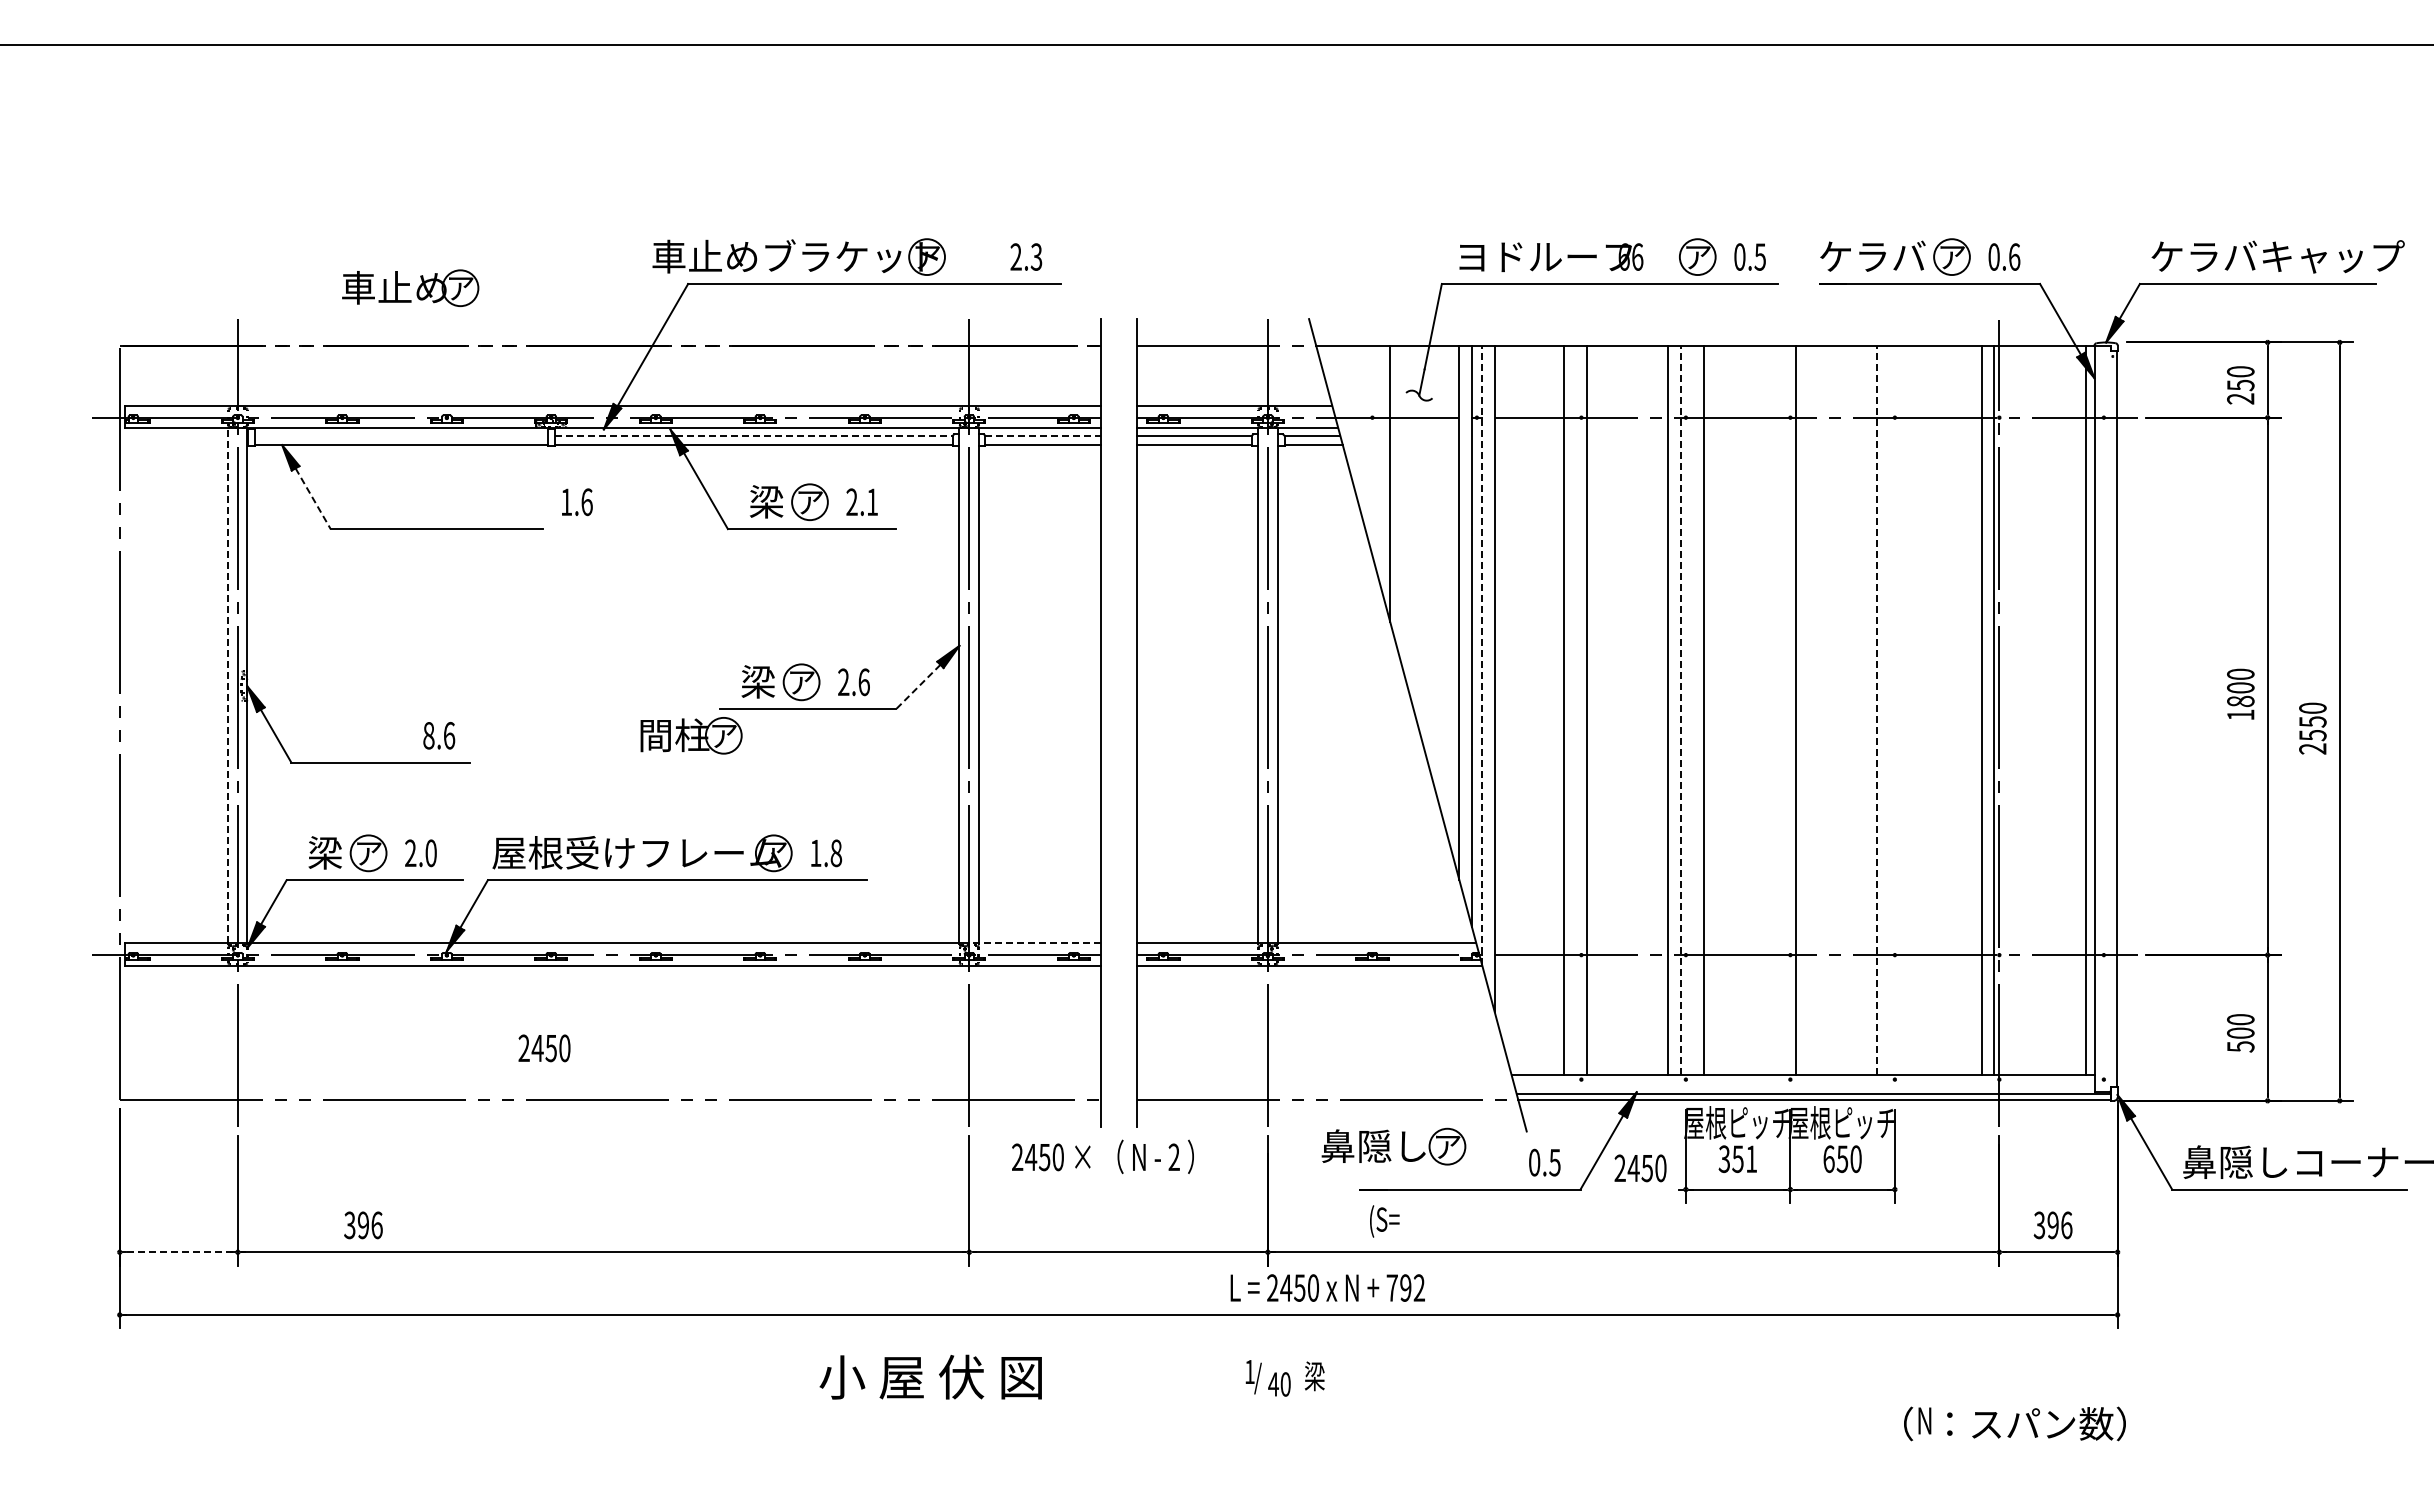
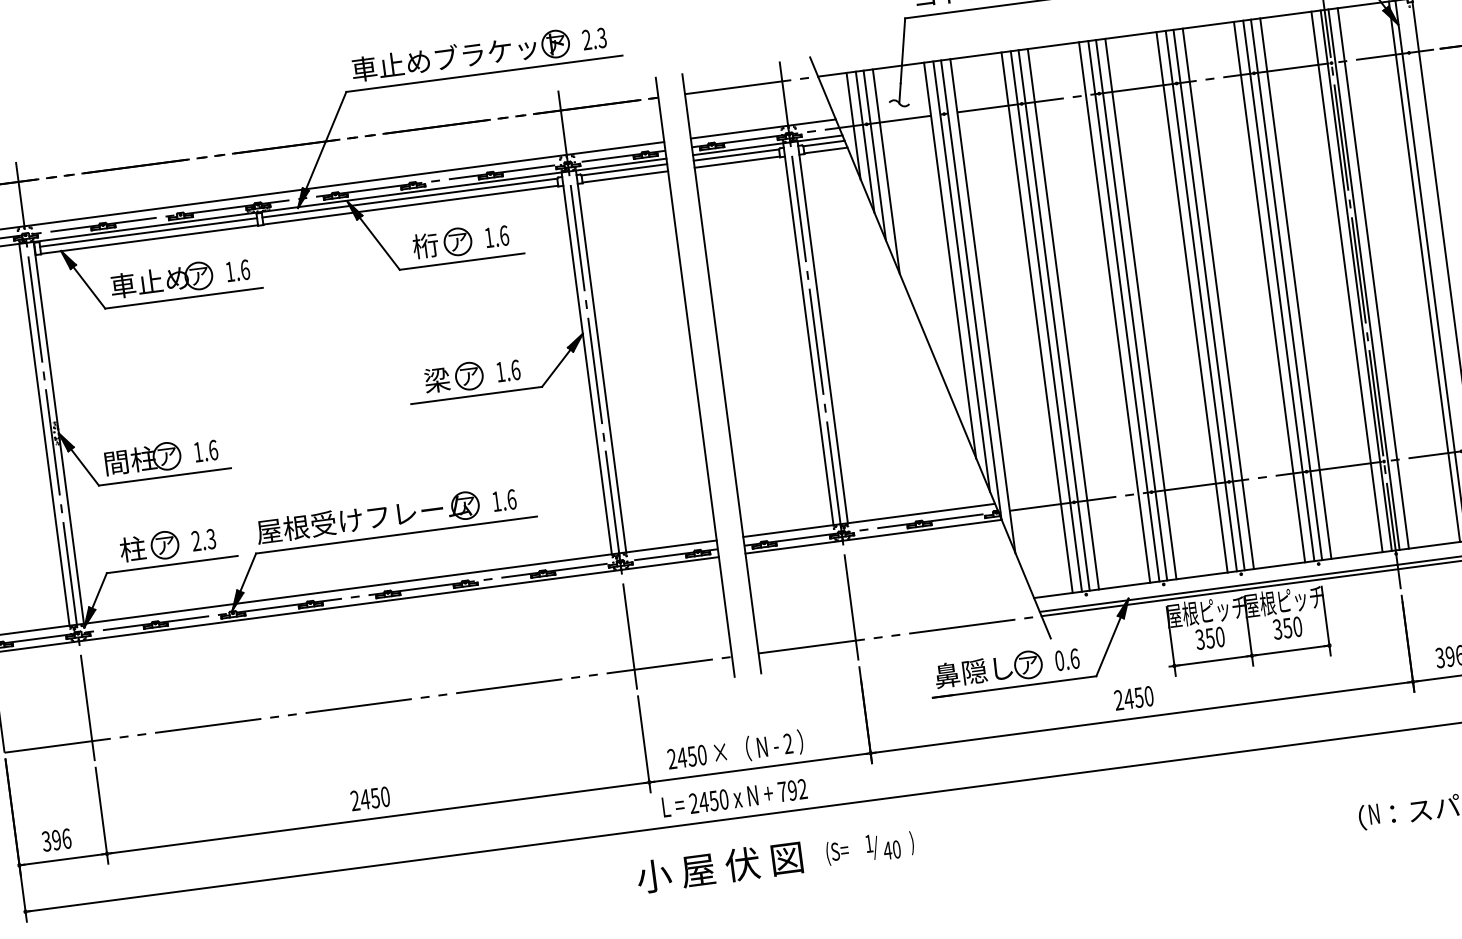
part: (798, 256) -> (460, 56), moved
part: (410, 287) -> (161, 280), moved
line: (1354, 417) -> (853, 125), added
line: (401, 435) -> (148, 232), added
line: (753, 435) -> (409, 197), dashed -> solid
line: (1043, 435) -> (624, 169), dashed -> solid
line: (1367, 441) -> (865, 142), added
line: (1377, 460) -> (874, 155), added
line: (313, 499) -> (89, 288), dashed -> solid
text: (766, 501) -> (425, 245), 梁 -> 桁
text: (577, 502) -> (238, 271), moved
text: (862, 502) -> (496, 236), 2.1 -> 1.6
line: (1482, 655) -> (971, 289), dashed -> solid
text: (843, 681) -> (500, 371), 2.6 -> 1.6
line: (228, 685) -> (44, 434), dashed -> solid
line: (917, 687) -> (555, 368), dashed -> solid
line: (1576, 710) -> (1046, 321), added
line: (1599, 710) -> (1063, 319), added
line: (1680, 710) -> (1123, 311), dashed -> solid
line: (1691, 710) -> (1131, 310), added
line: (1772, 710) -> (1191, 302), added
line: (1785, 710) -> (1201, 301), added
line: (1808, 710) -> (1218, 298), added
line: (1877, 710) -> (1269, 292), dashed -> solid
line: (1889, 710) -> (1278, 290), added
line: (1900, 710) -> (1286, 289), added
line: (1912, 710) -> (1295, 288), added
line: (2004, 710) -> (1363, 279), added
line: (2017, 710) -> (1373, 278), added
text: (428, 735) -> (197, 452), 8.6 -> 1.6
part: (691, 735) -> (143, 459), moved
text: (325, 852) -> (132, 548), 梁 -> 柱
text: (430, 852) -> (210, 538), 2.0 -> 2.3
text: (836, 853) -> (511, 499), 1.8 -> 1.6
line: (1035, 943) -> (668, 547), dashed -> solid
text: (544, 1048) -> (370, 798), moved
part: (1393, 1146) -> (988, 670), moved
text: (1102, 1156) -> (734, 750), moved
text: (1751, 1159) -> (1220, 637), 351 -> 350
text: (1828, 1159) -> (1277, 629), 650 -> 350
text: (1554, 1162) -> (1074, 658), 0.5 -> 0.6
text: (1640, 1168) -> (1133, 698), moved
text: (1384, 1221) -> (837, 852), moved
text: (363, 1225) -> (56, 840), moved
line: (178, 1252) -> (63, 859), dashed -> solid
text: (1327, 1287) -> (734, 797), moved
text: (930, 1376) -> (719, 866), moved
text: (1314, 1377) -> (917, 841), 梁 -> )

